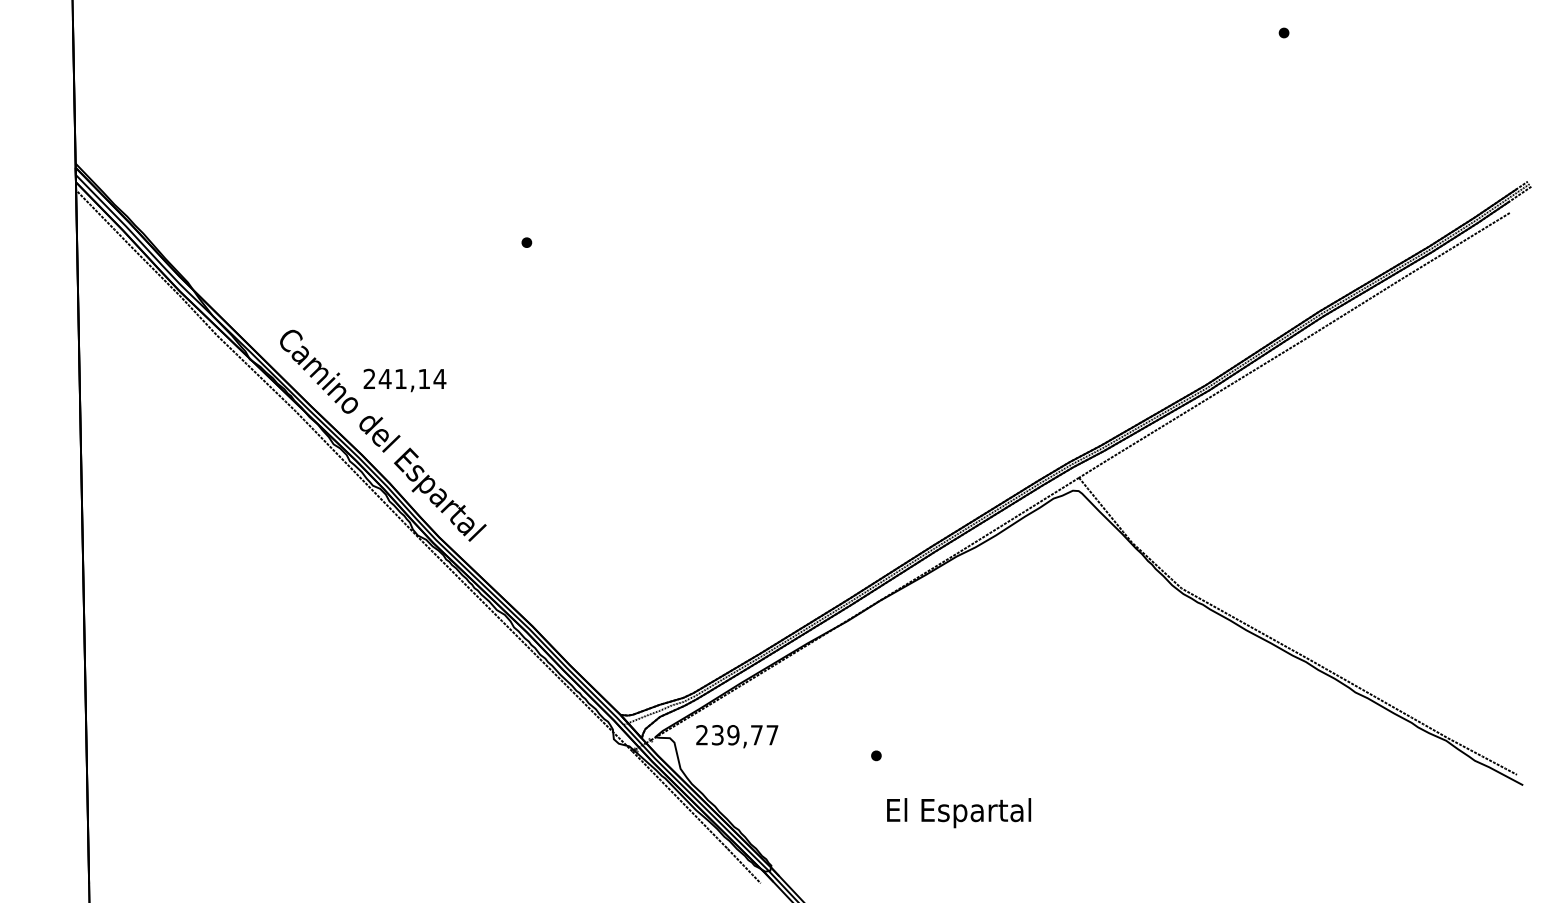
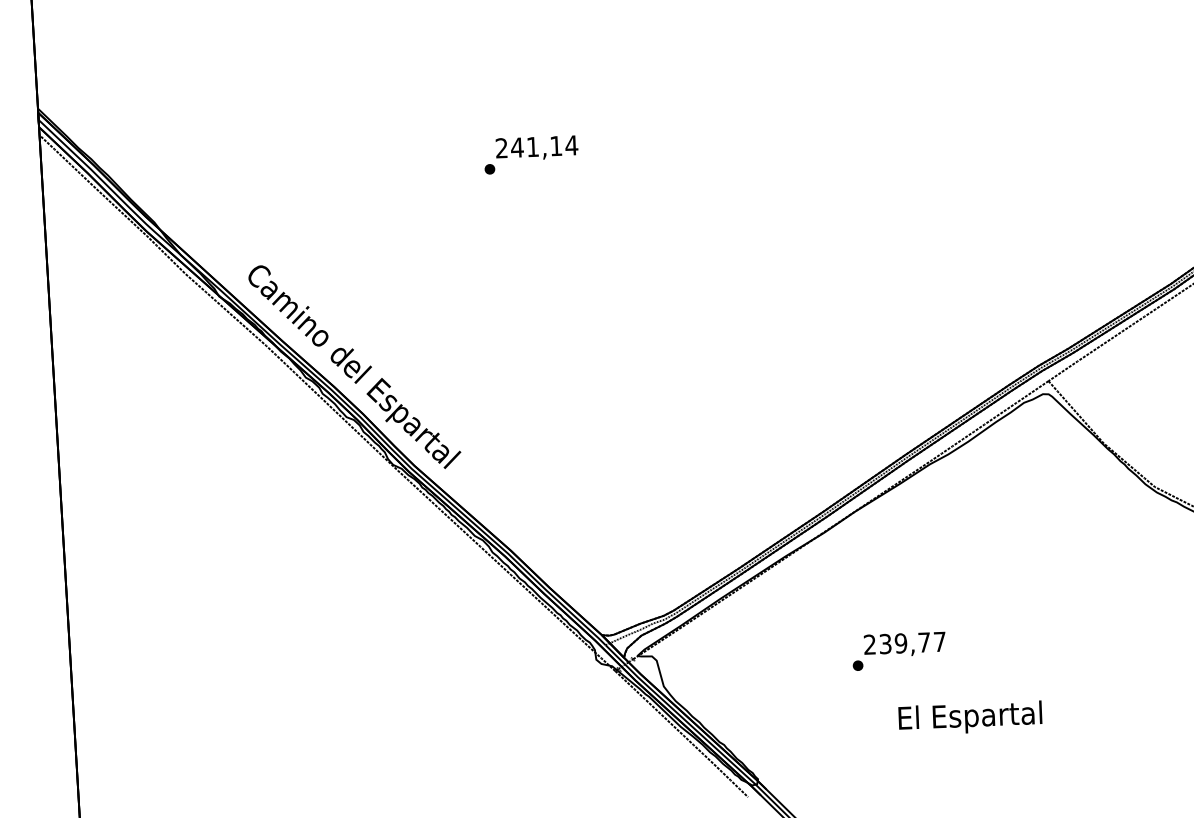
text: (404, 380) -> (536, 148), moved
text: (737, 736) -> (905, 644), moved
text: (959, 813) -> (970, 718), moved

